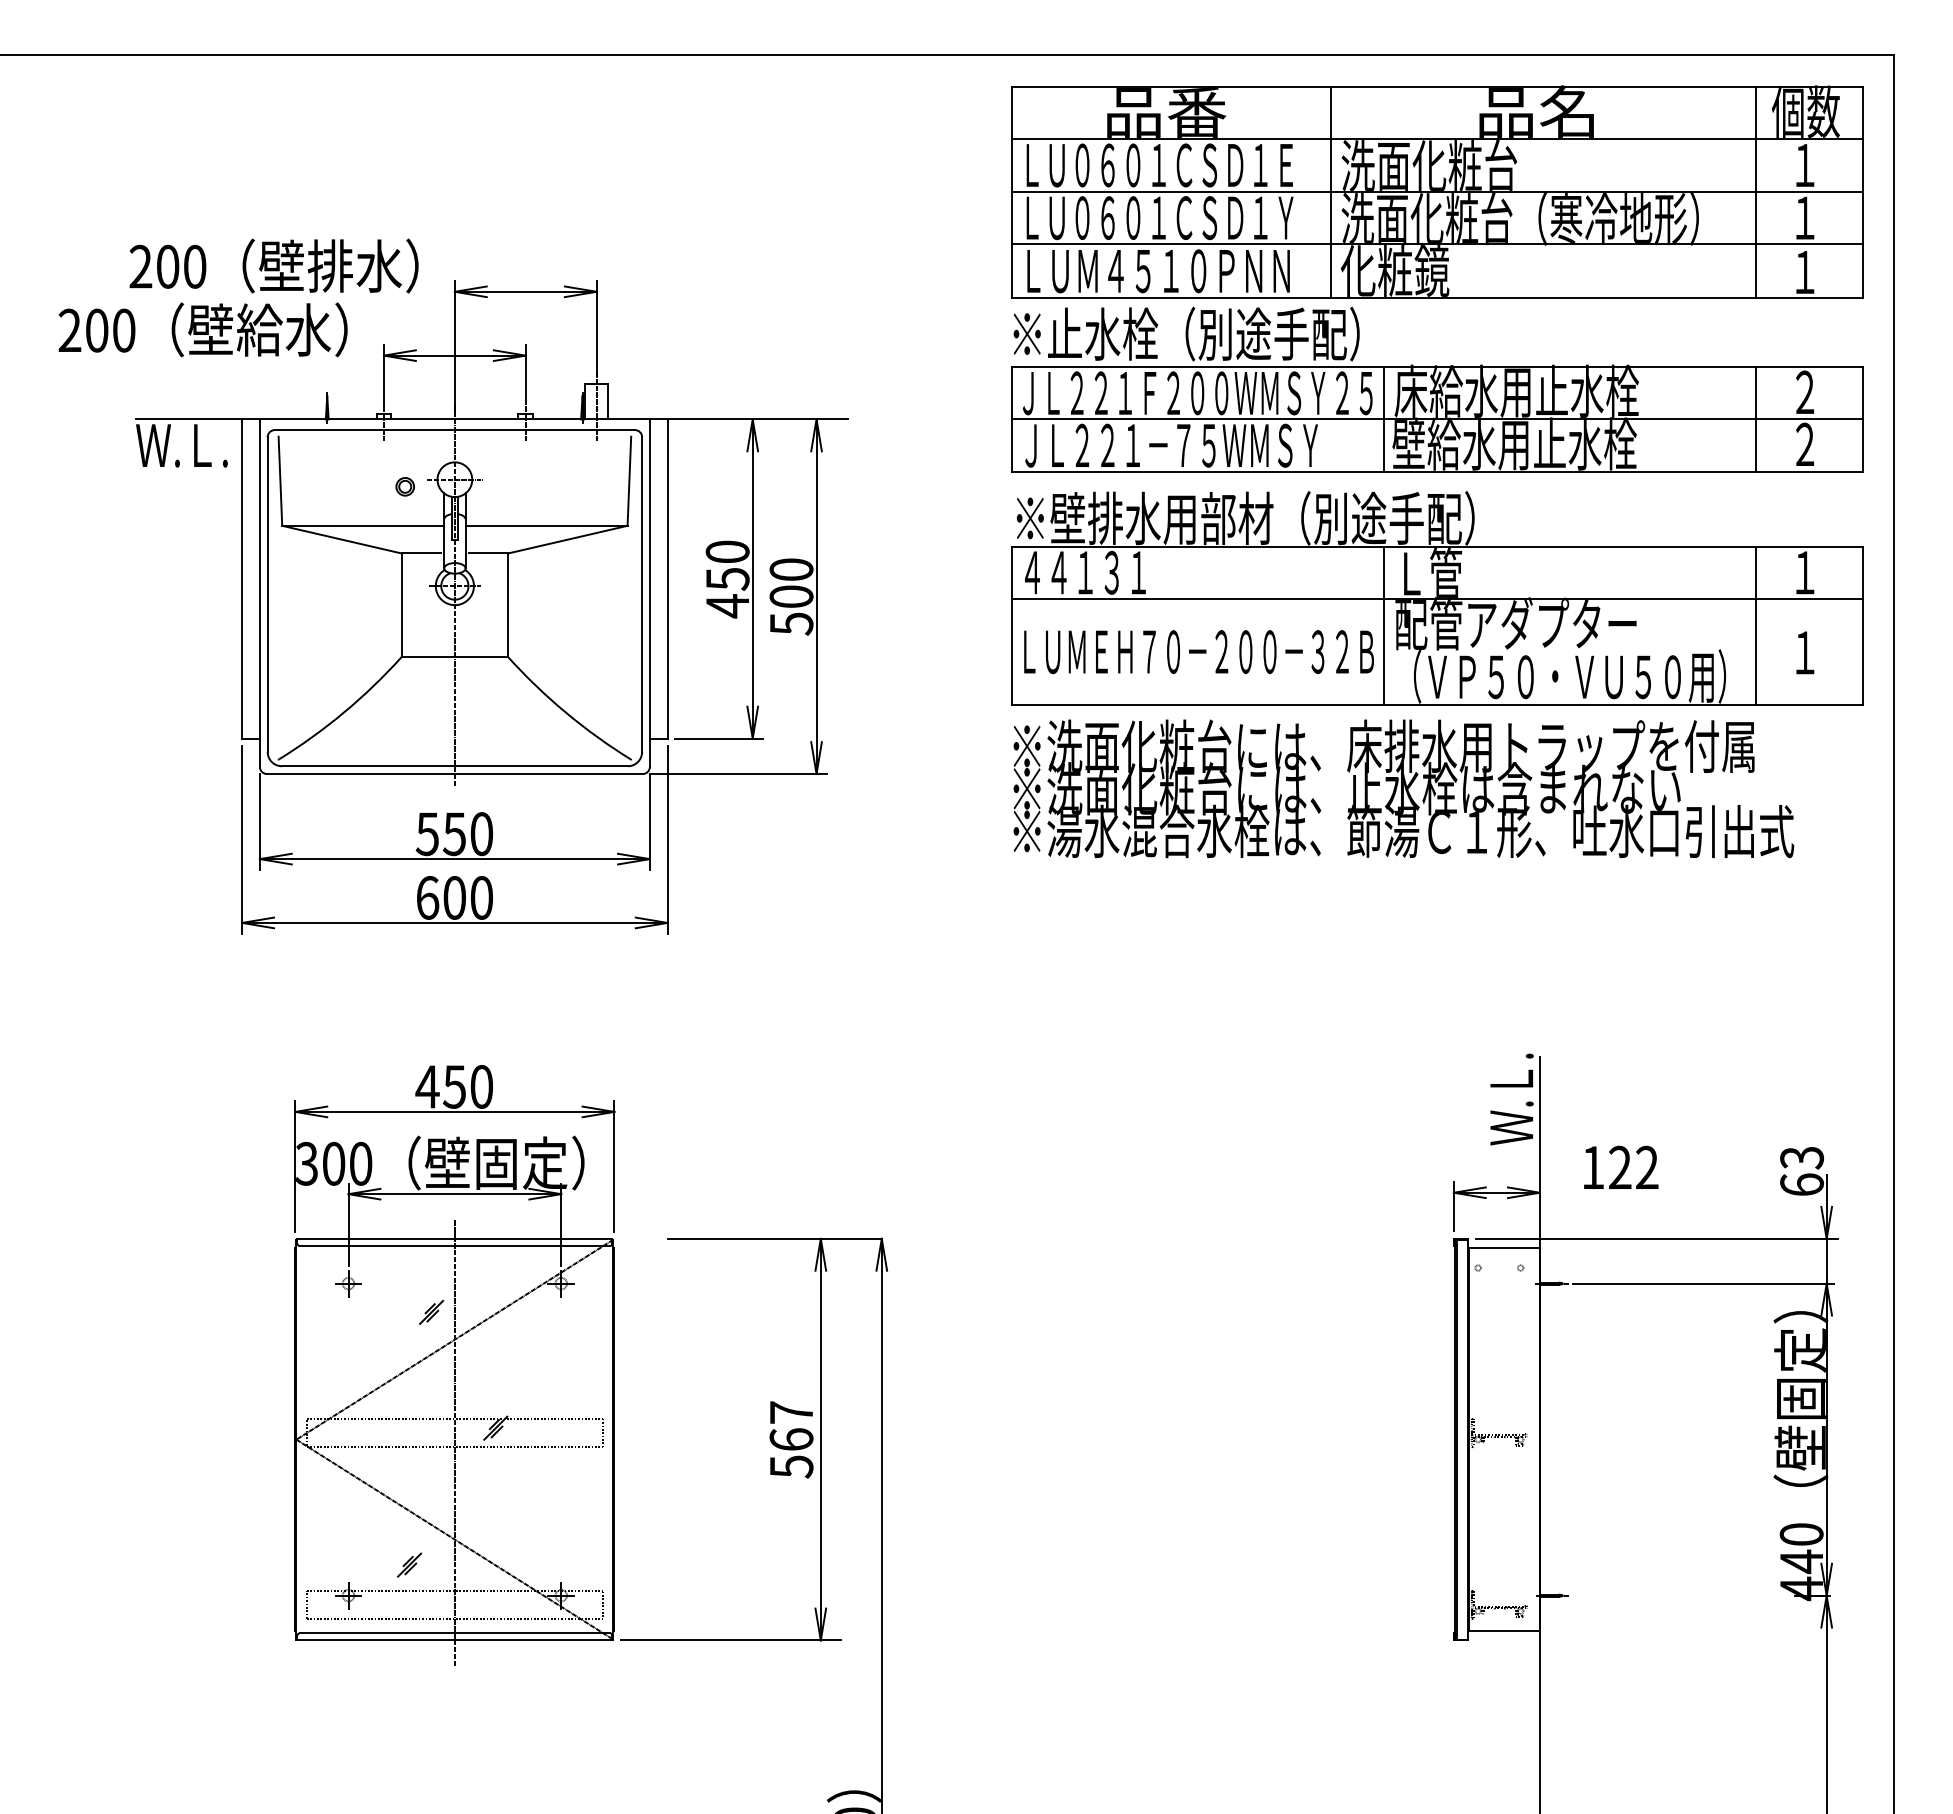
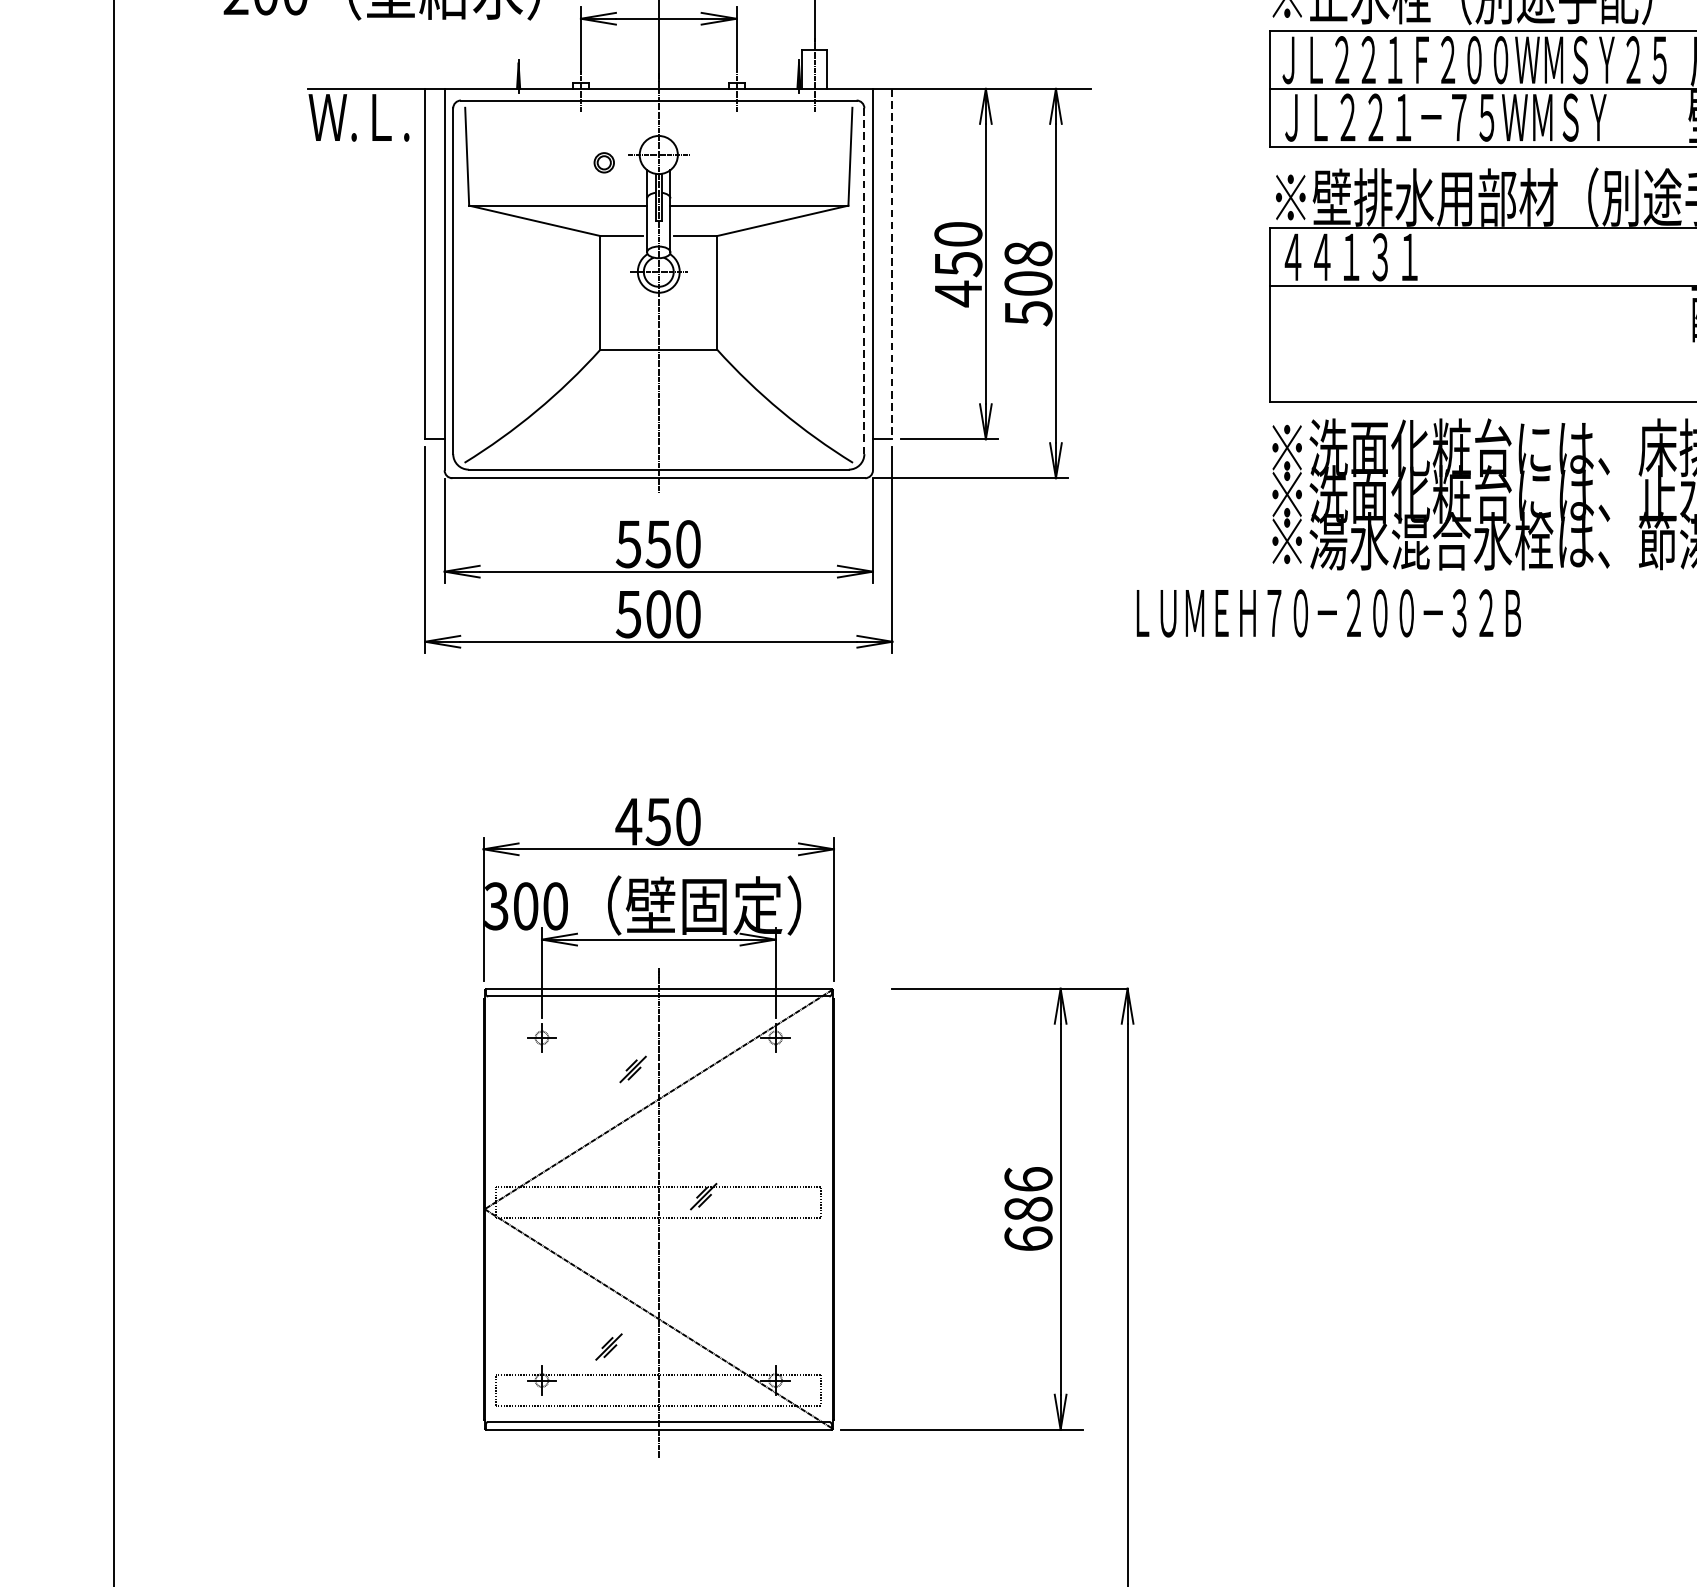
line: (1383, 419) -> (1678, 88), removed
text: (791, 569) -> (1028, 253), 500 -> 508
line: (667, 579) -> (892, 264), solid -> dashed
line: (642, 595) -> (864, 282), solid -> dashed
line: (1383, 625) -> (1678, 315), removed
text: (1198, 652) -> (1328, 613), moved
text: (427, 897) -> (628, 613), 600 -> 500
text: (791, 1439) -> (1028, 1209), 567 -> 686

